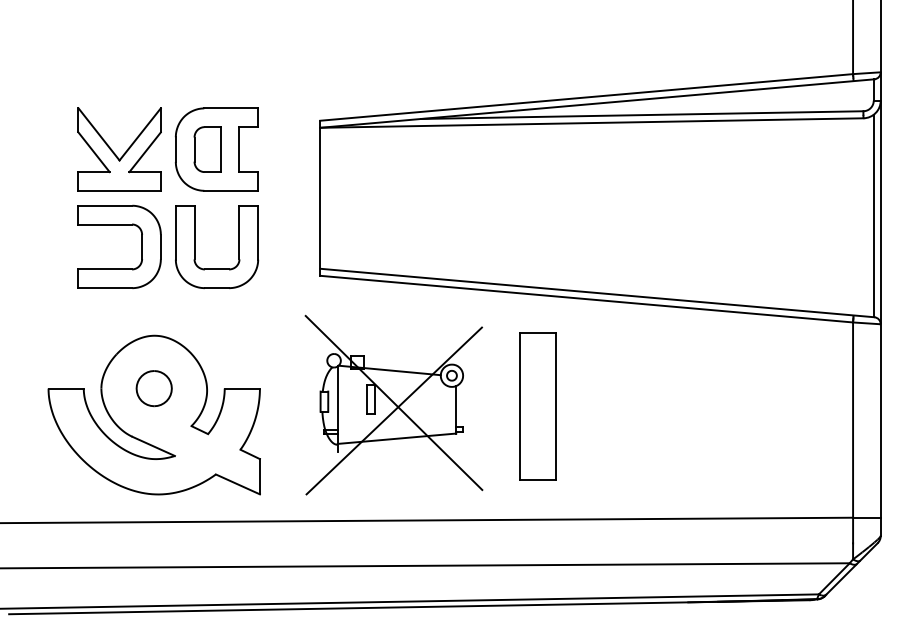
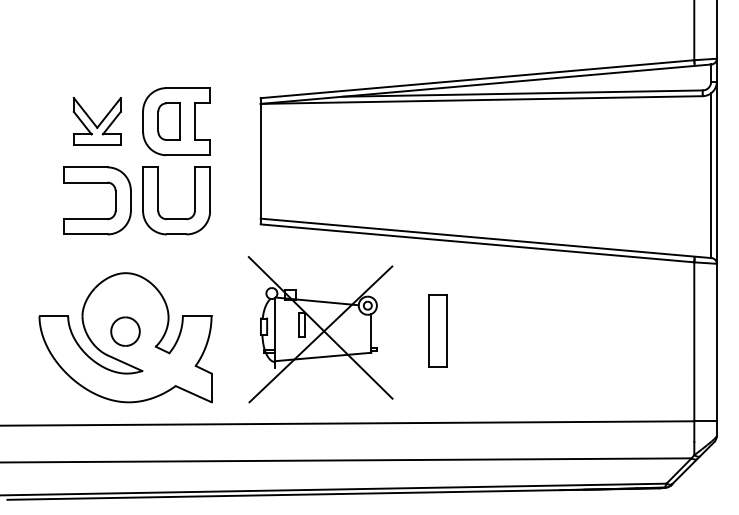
part: (119, 149) -> (97, 121), size x0.7
part: (153, 388) -> (124, 331), moved
part: (537, 406) -> (437, 330), size x0.6

